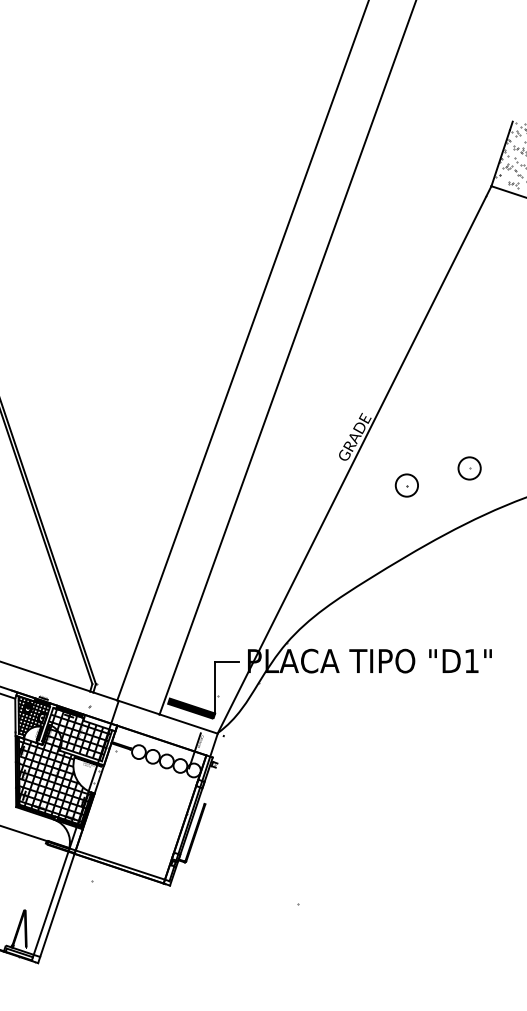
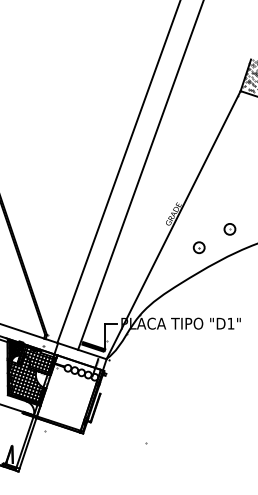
part: (405, 485) -> (198, 247), moved

